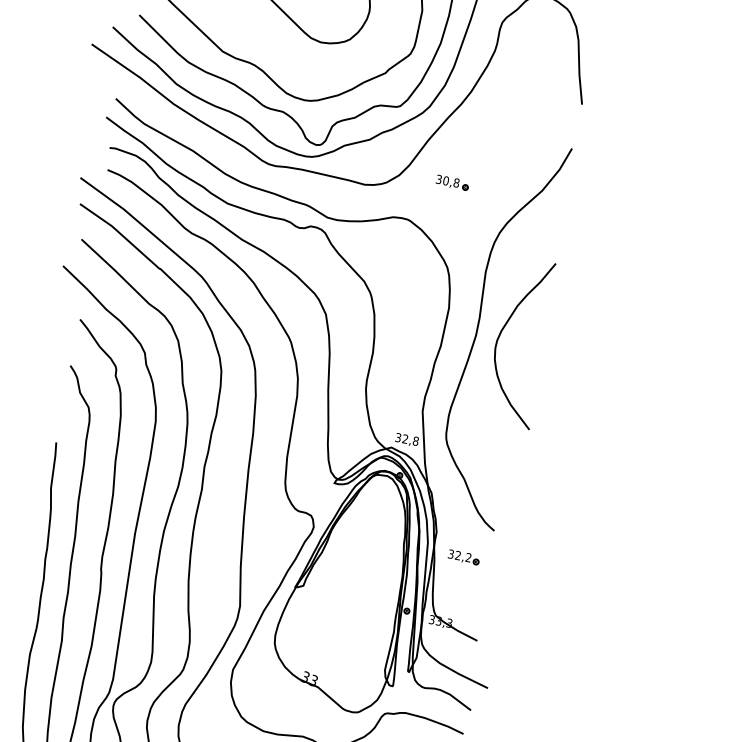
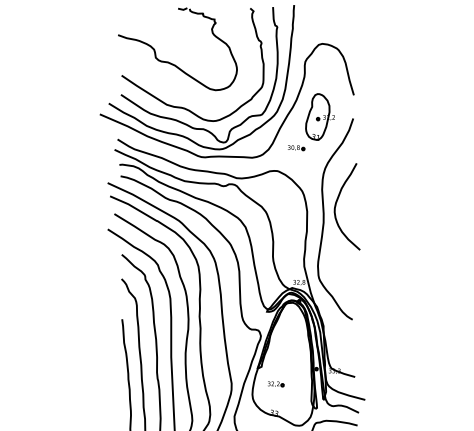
part: (508, 131) -> (319, 116), added
curve: (504, 330) -> (337, 202), moved
part: (464, 558) -> (276, 384), moved

